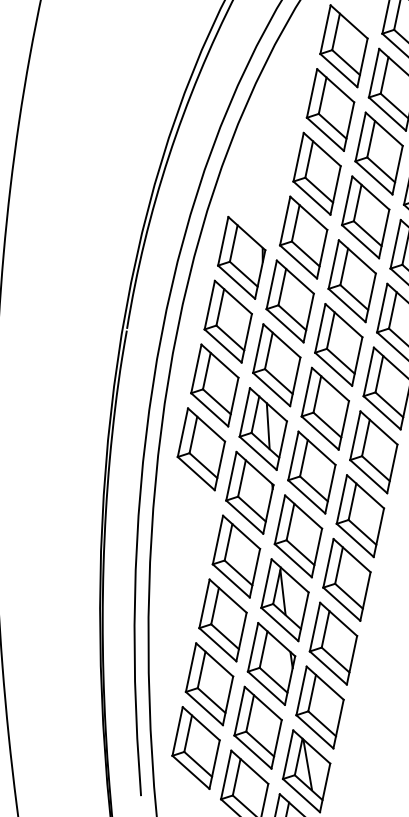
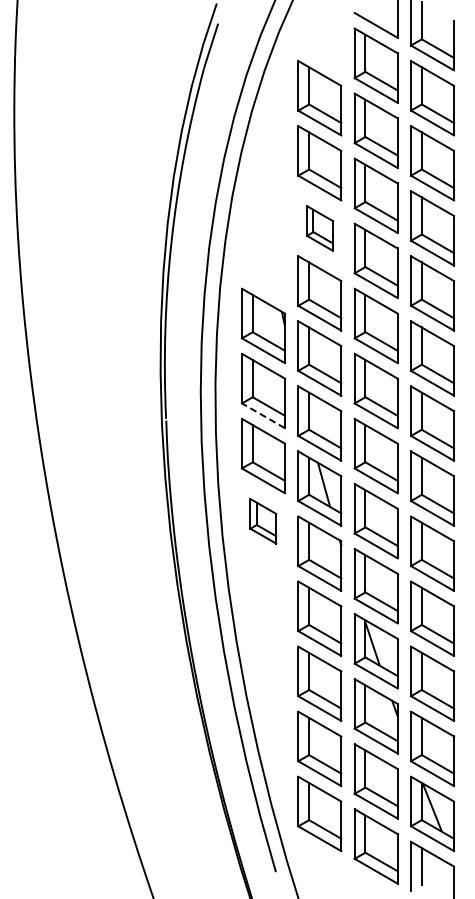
part: (316, 173) -> (319, 228), size x0.6
line: (223, 345) -> (263, 415), solid -> dashed
part: (200, 449) -> (262, 521), size x0.6

